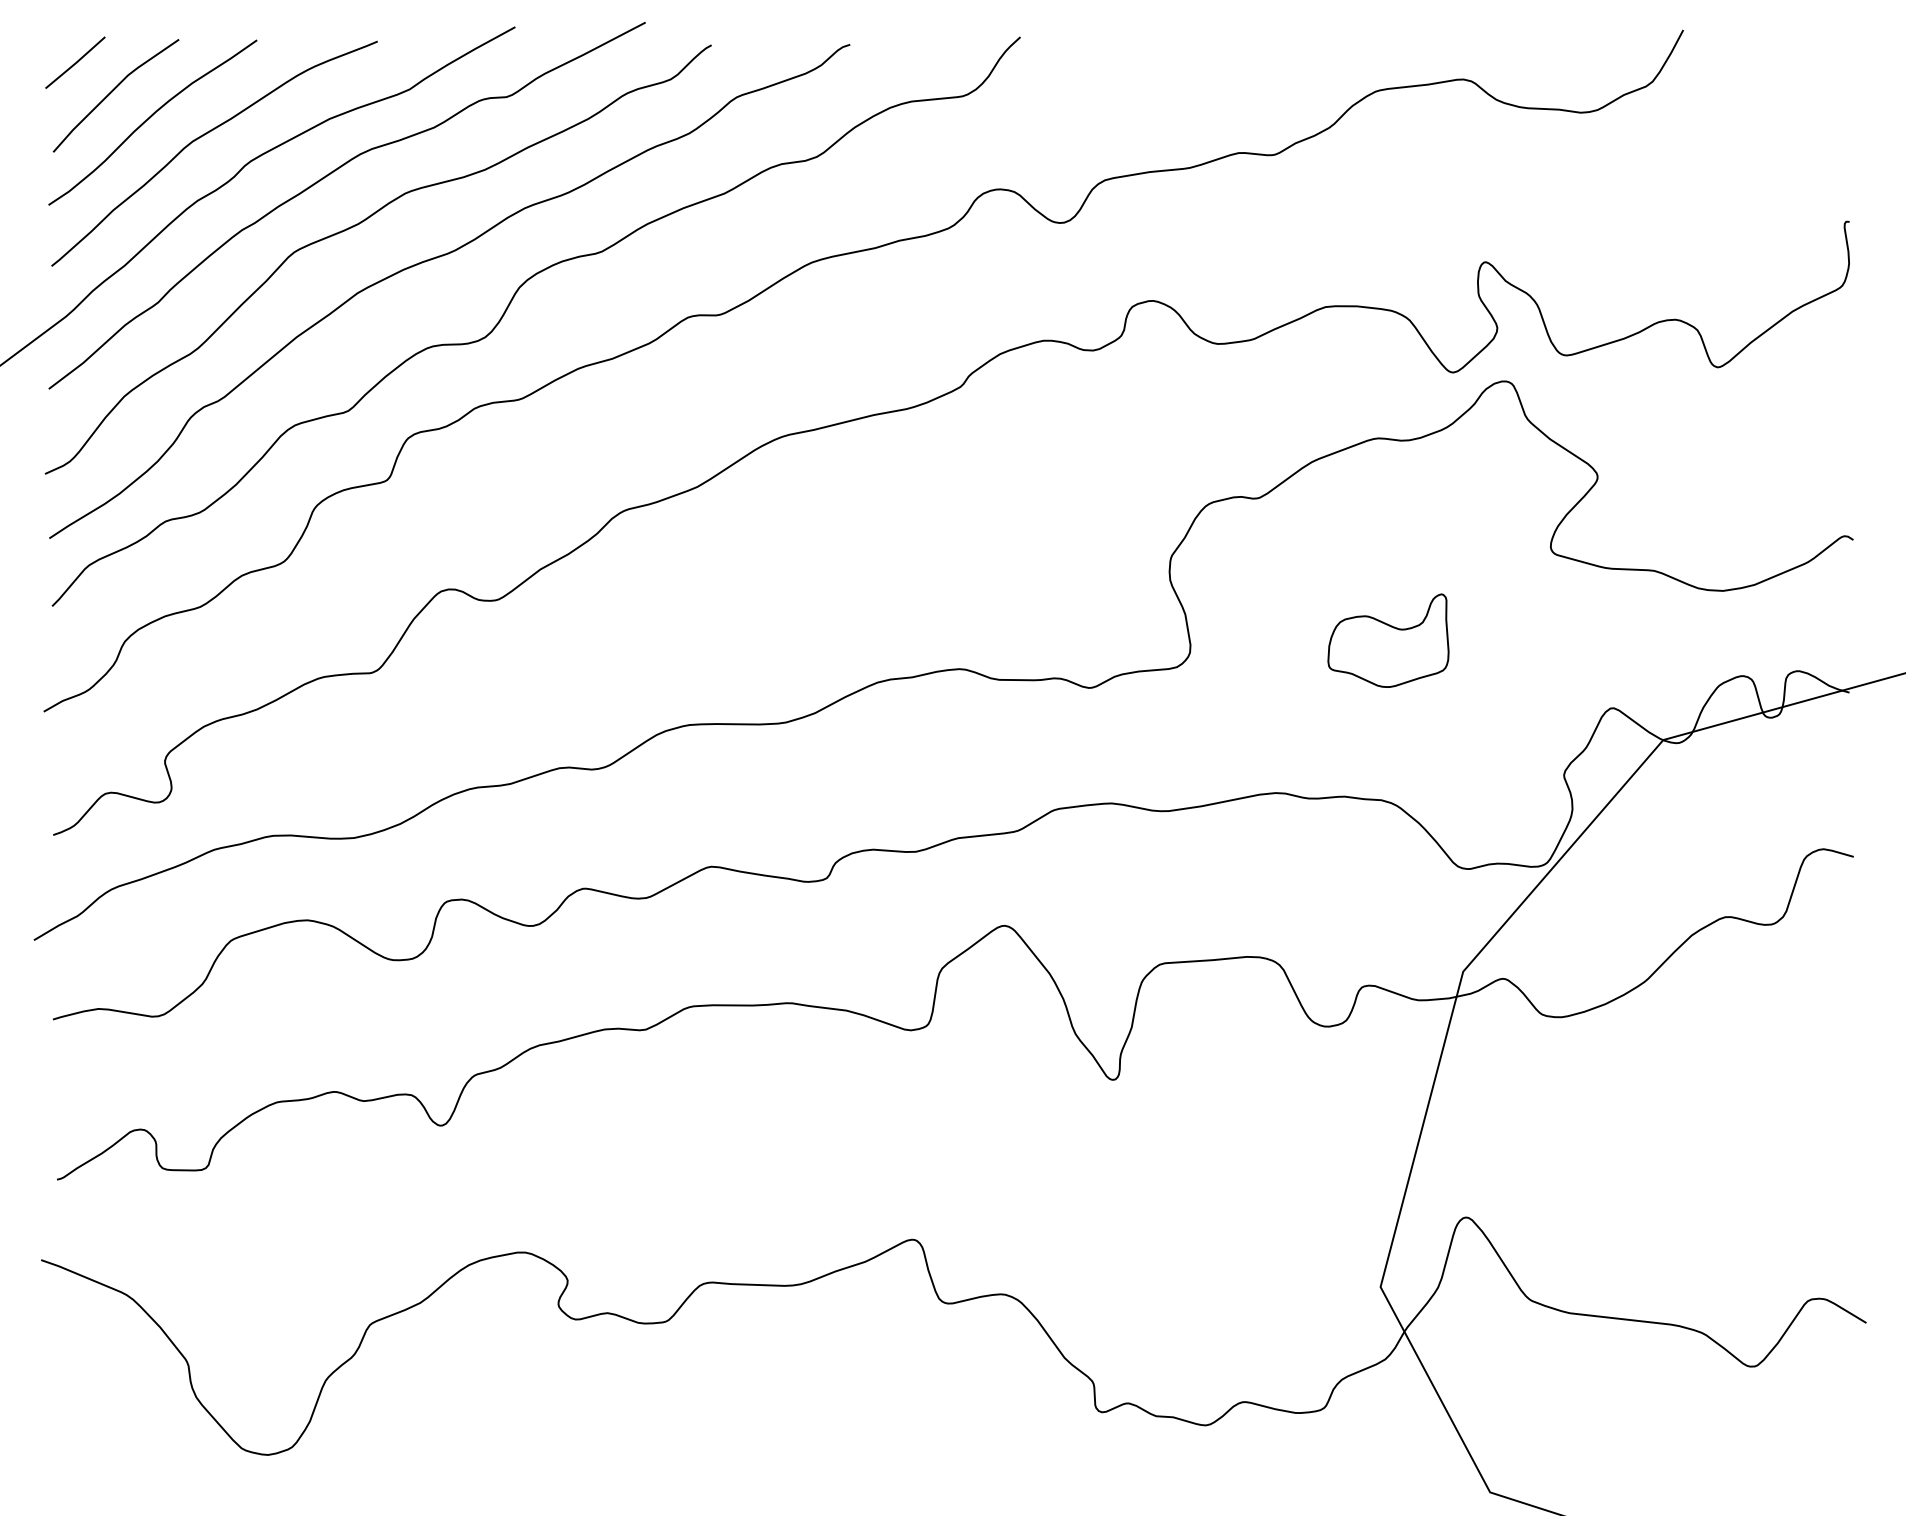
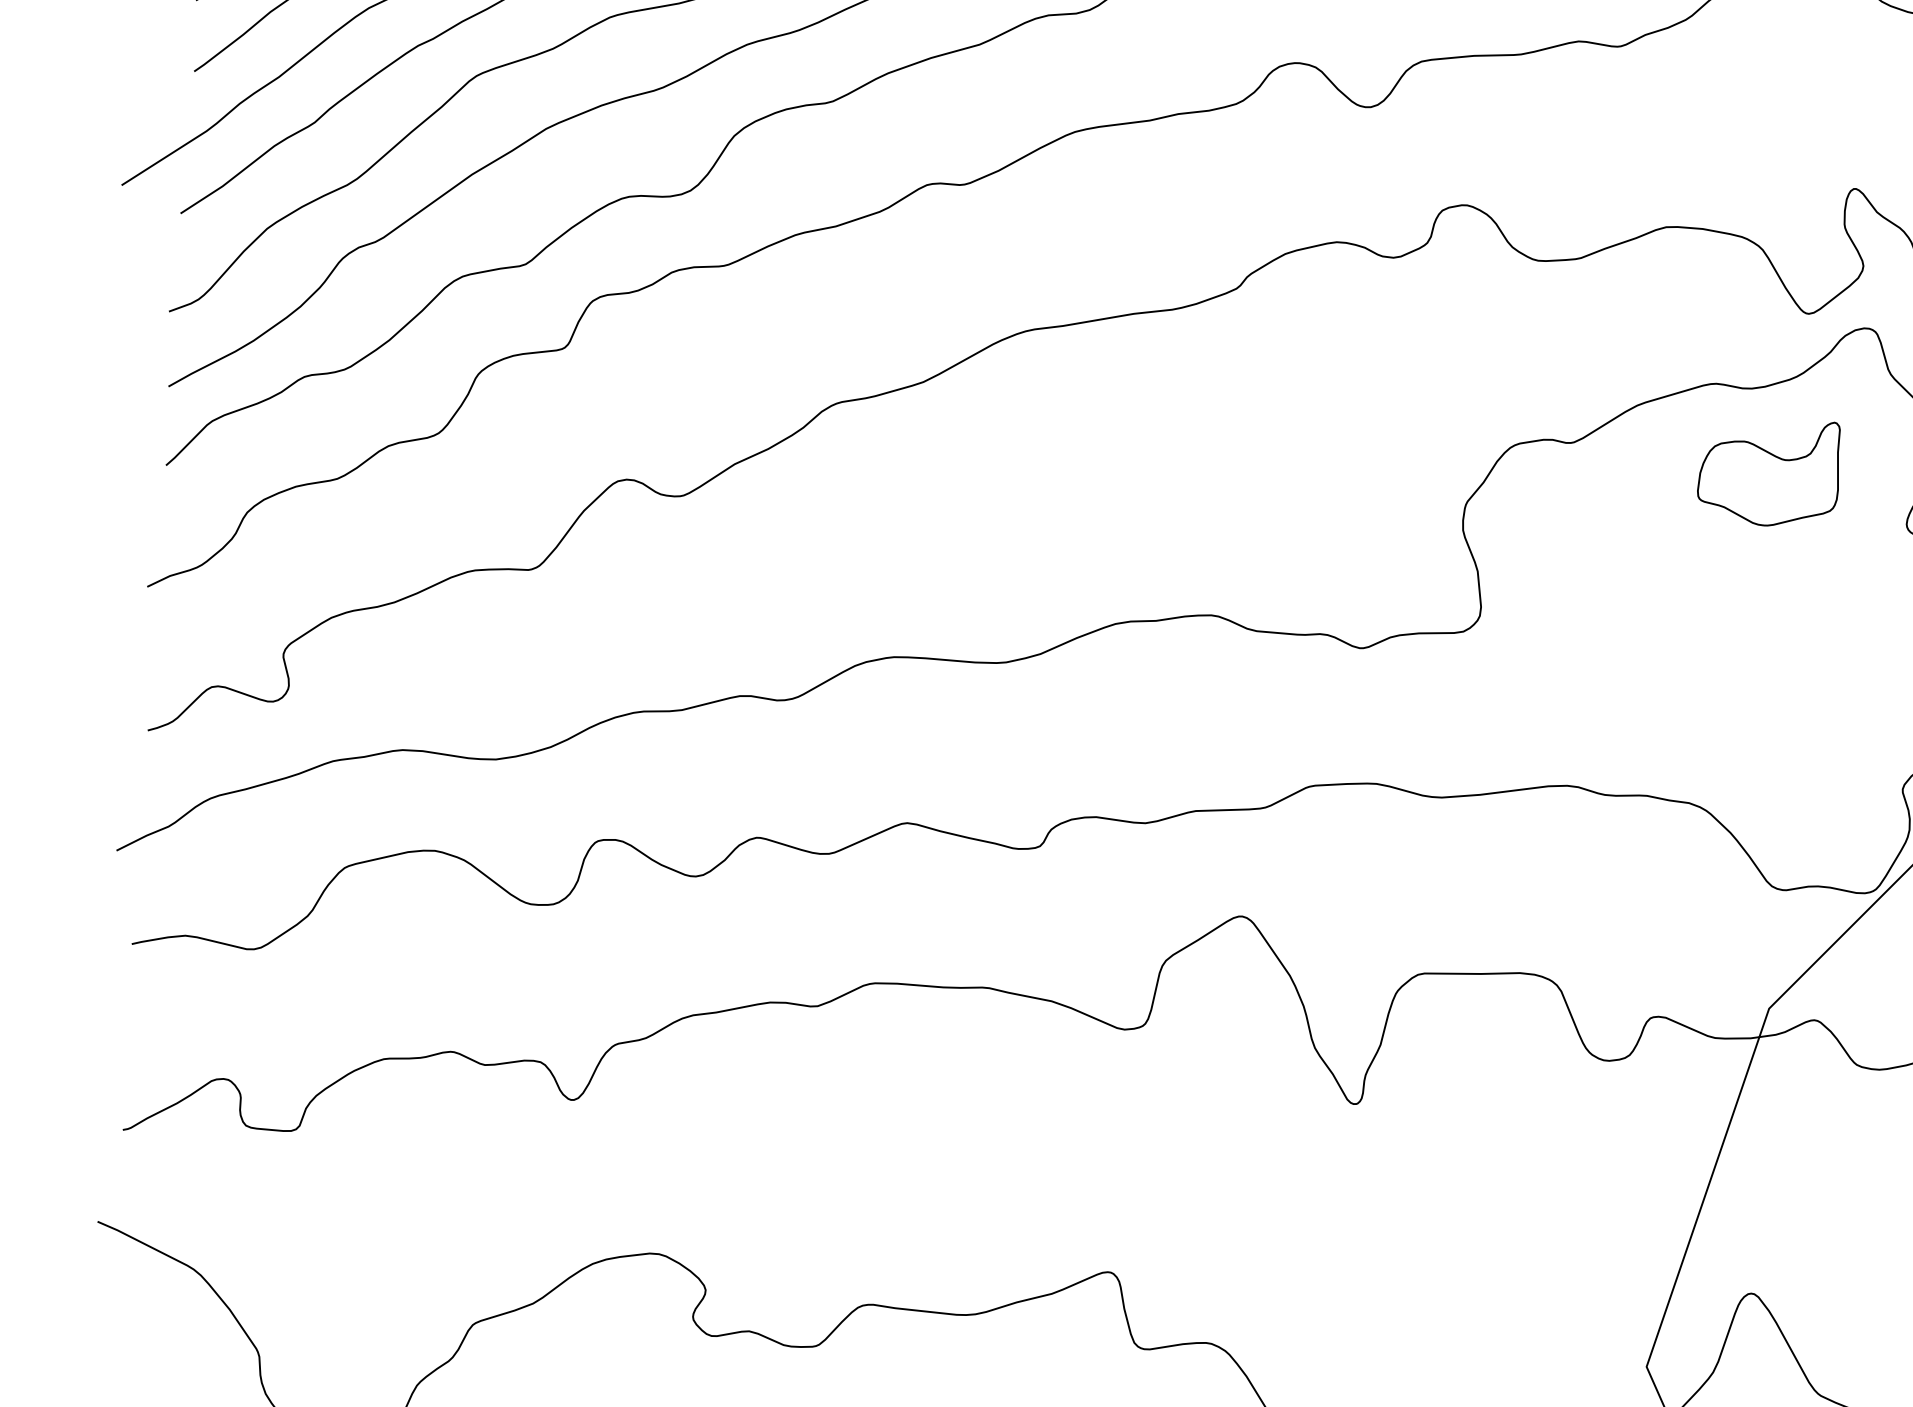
part: (1388, 640) -> (1769, 471), moved

